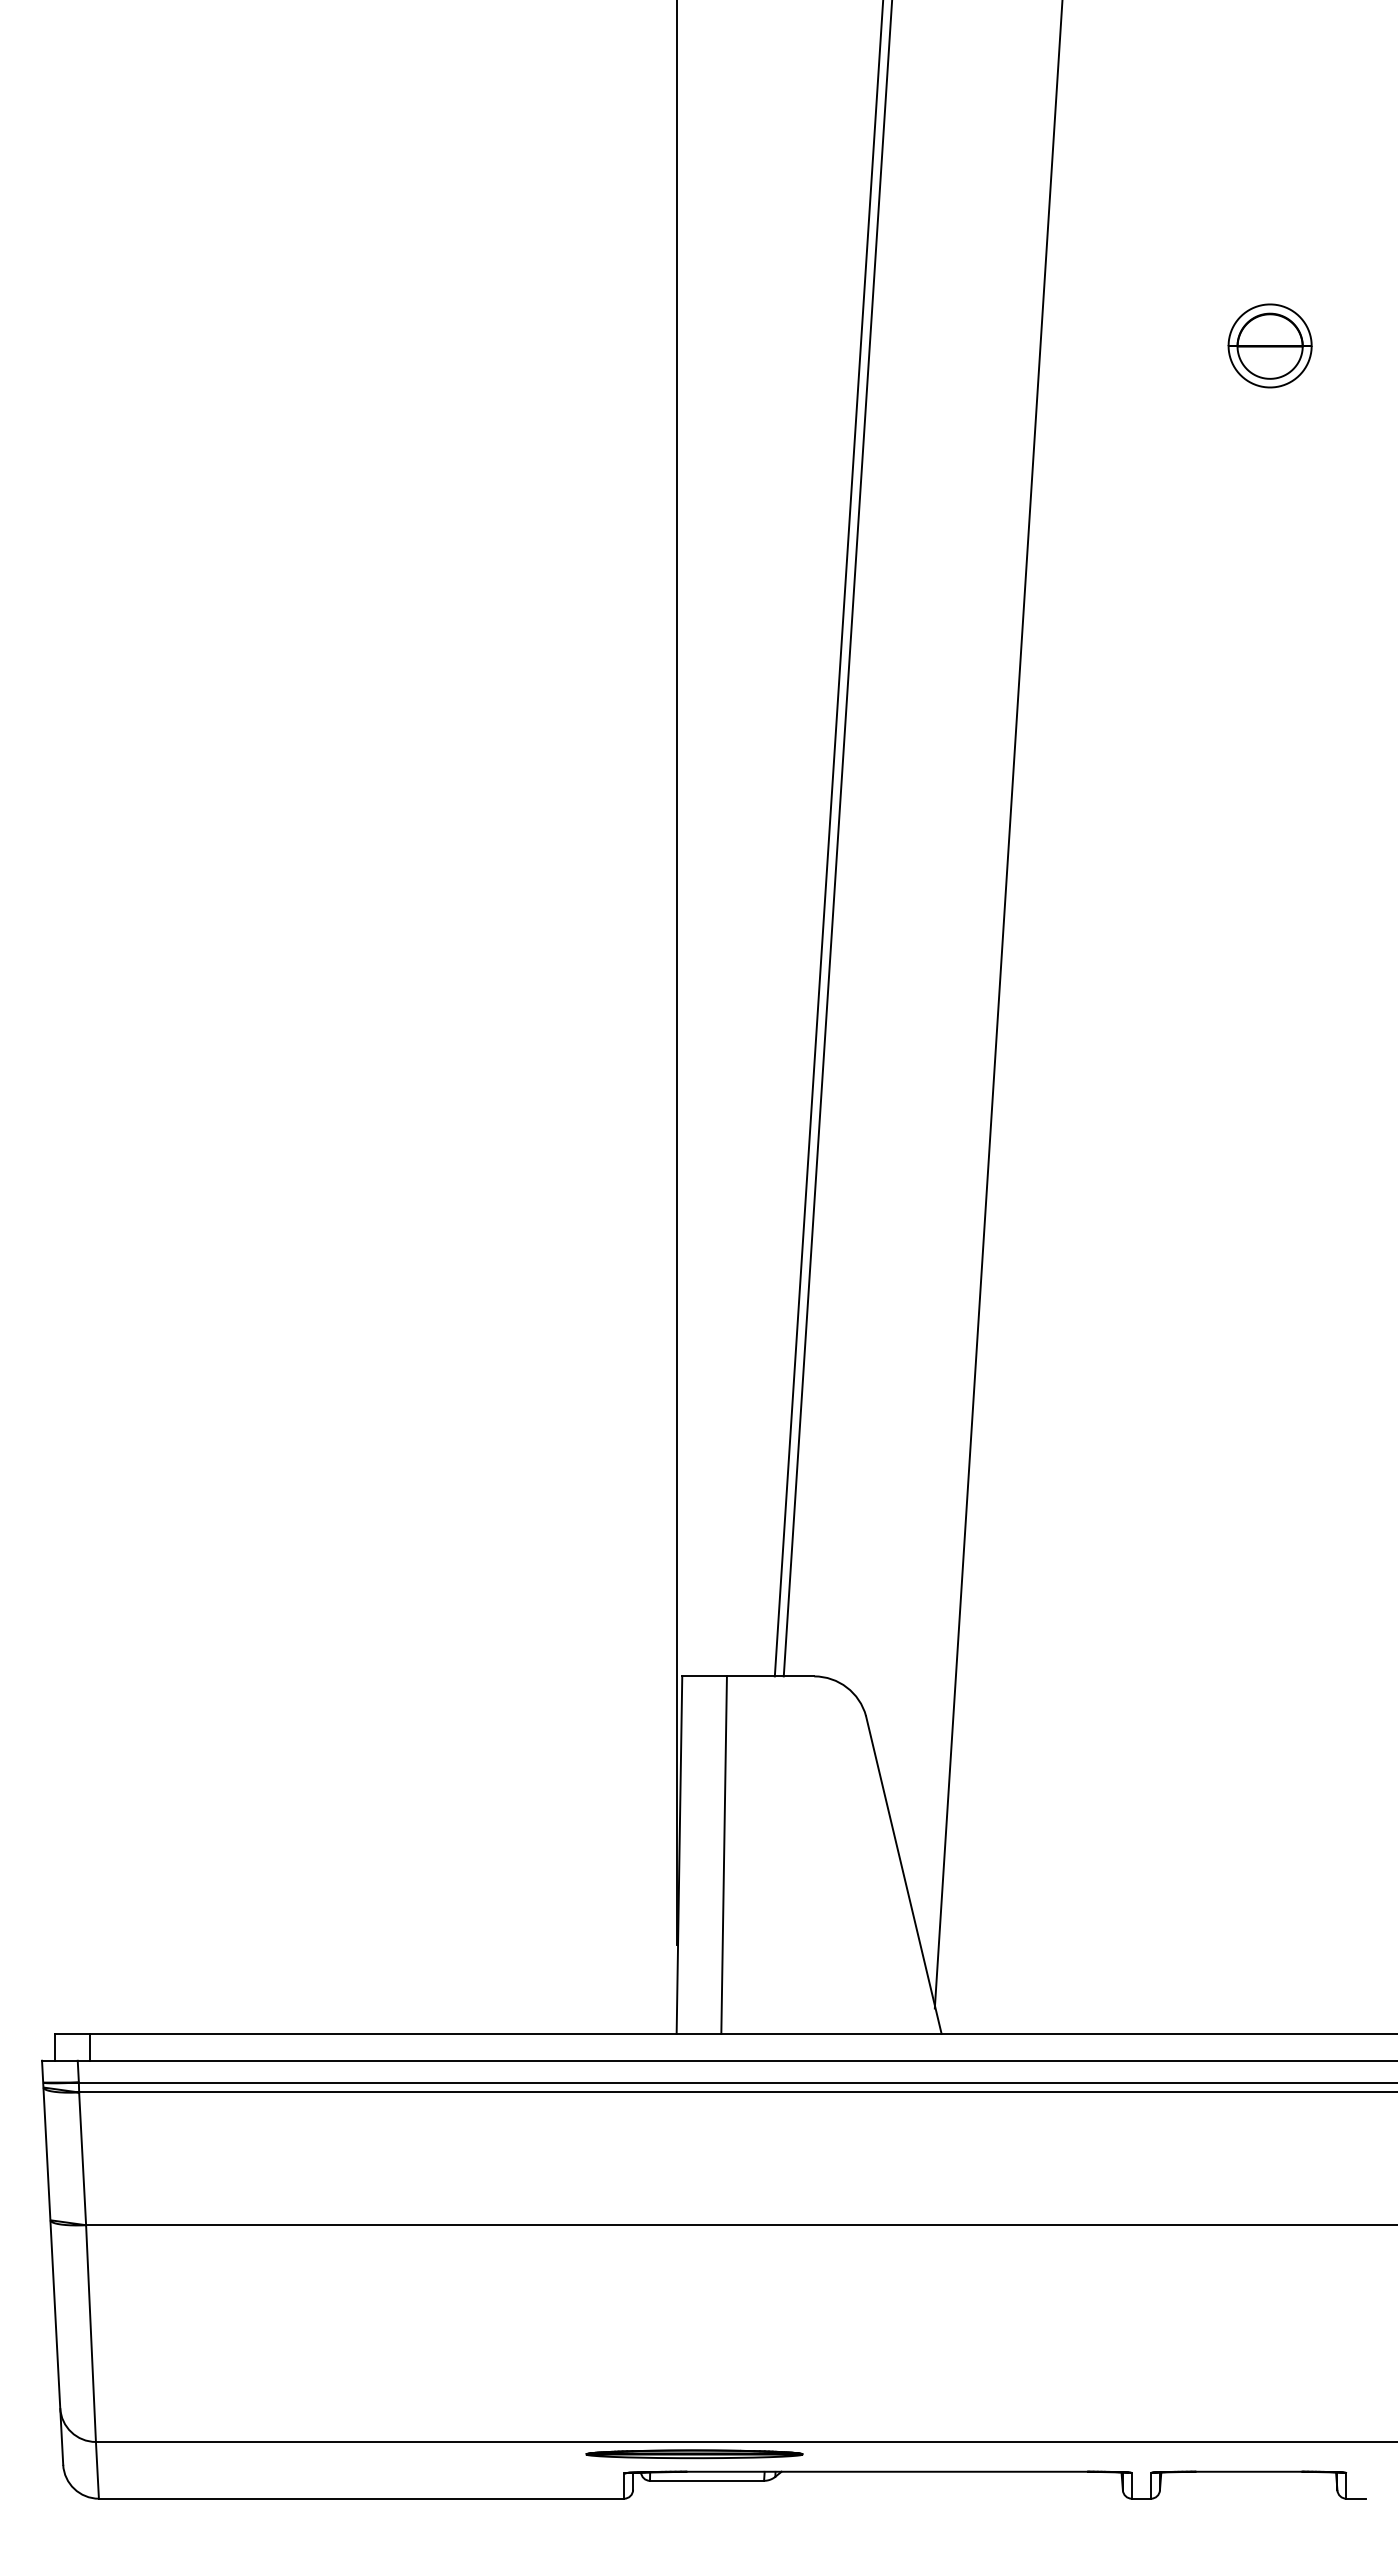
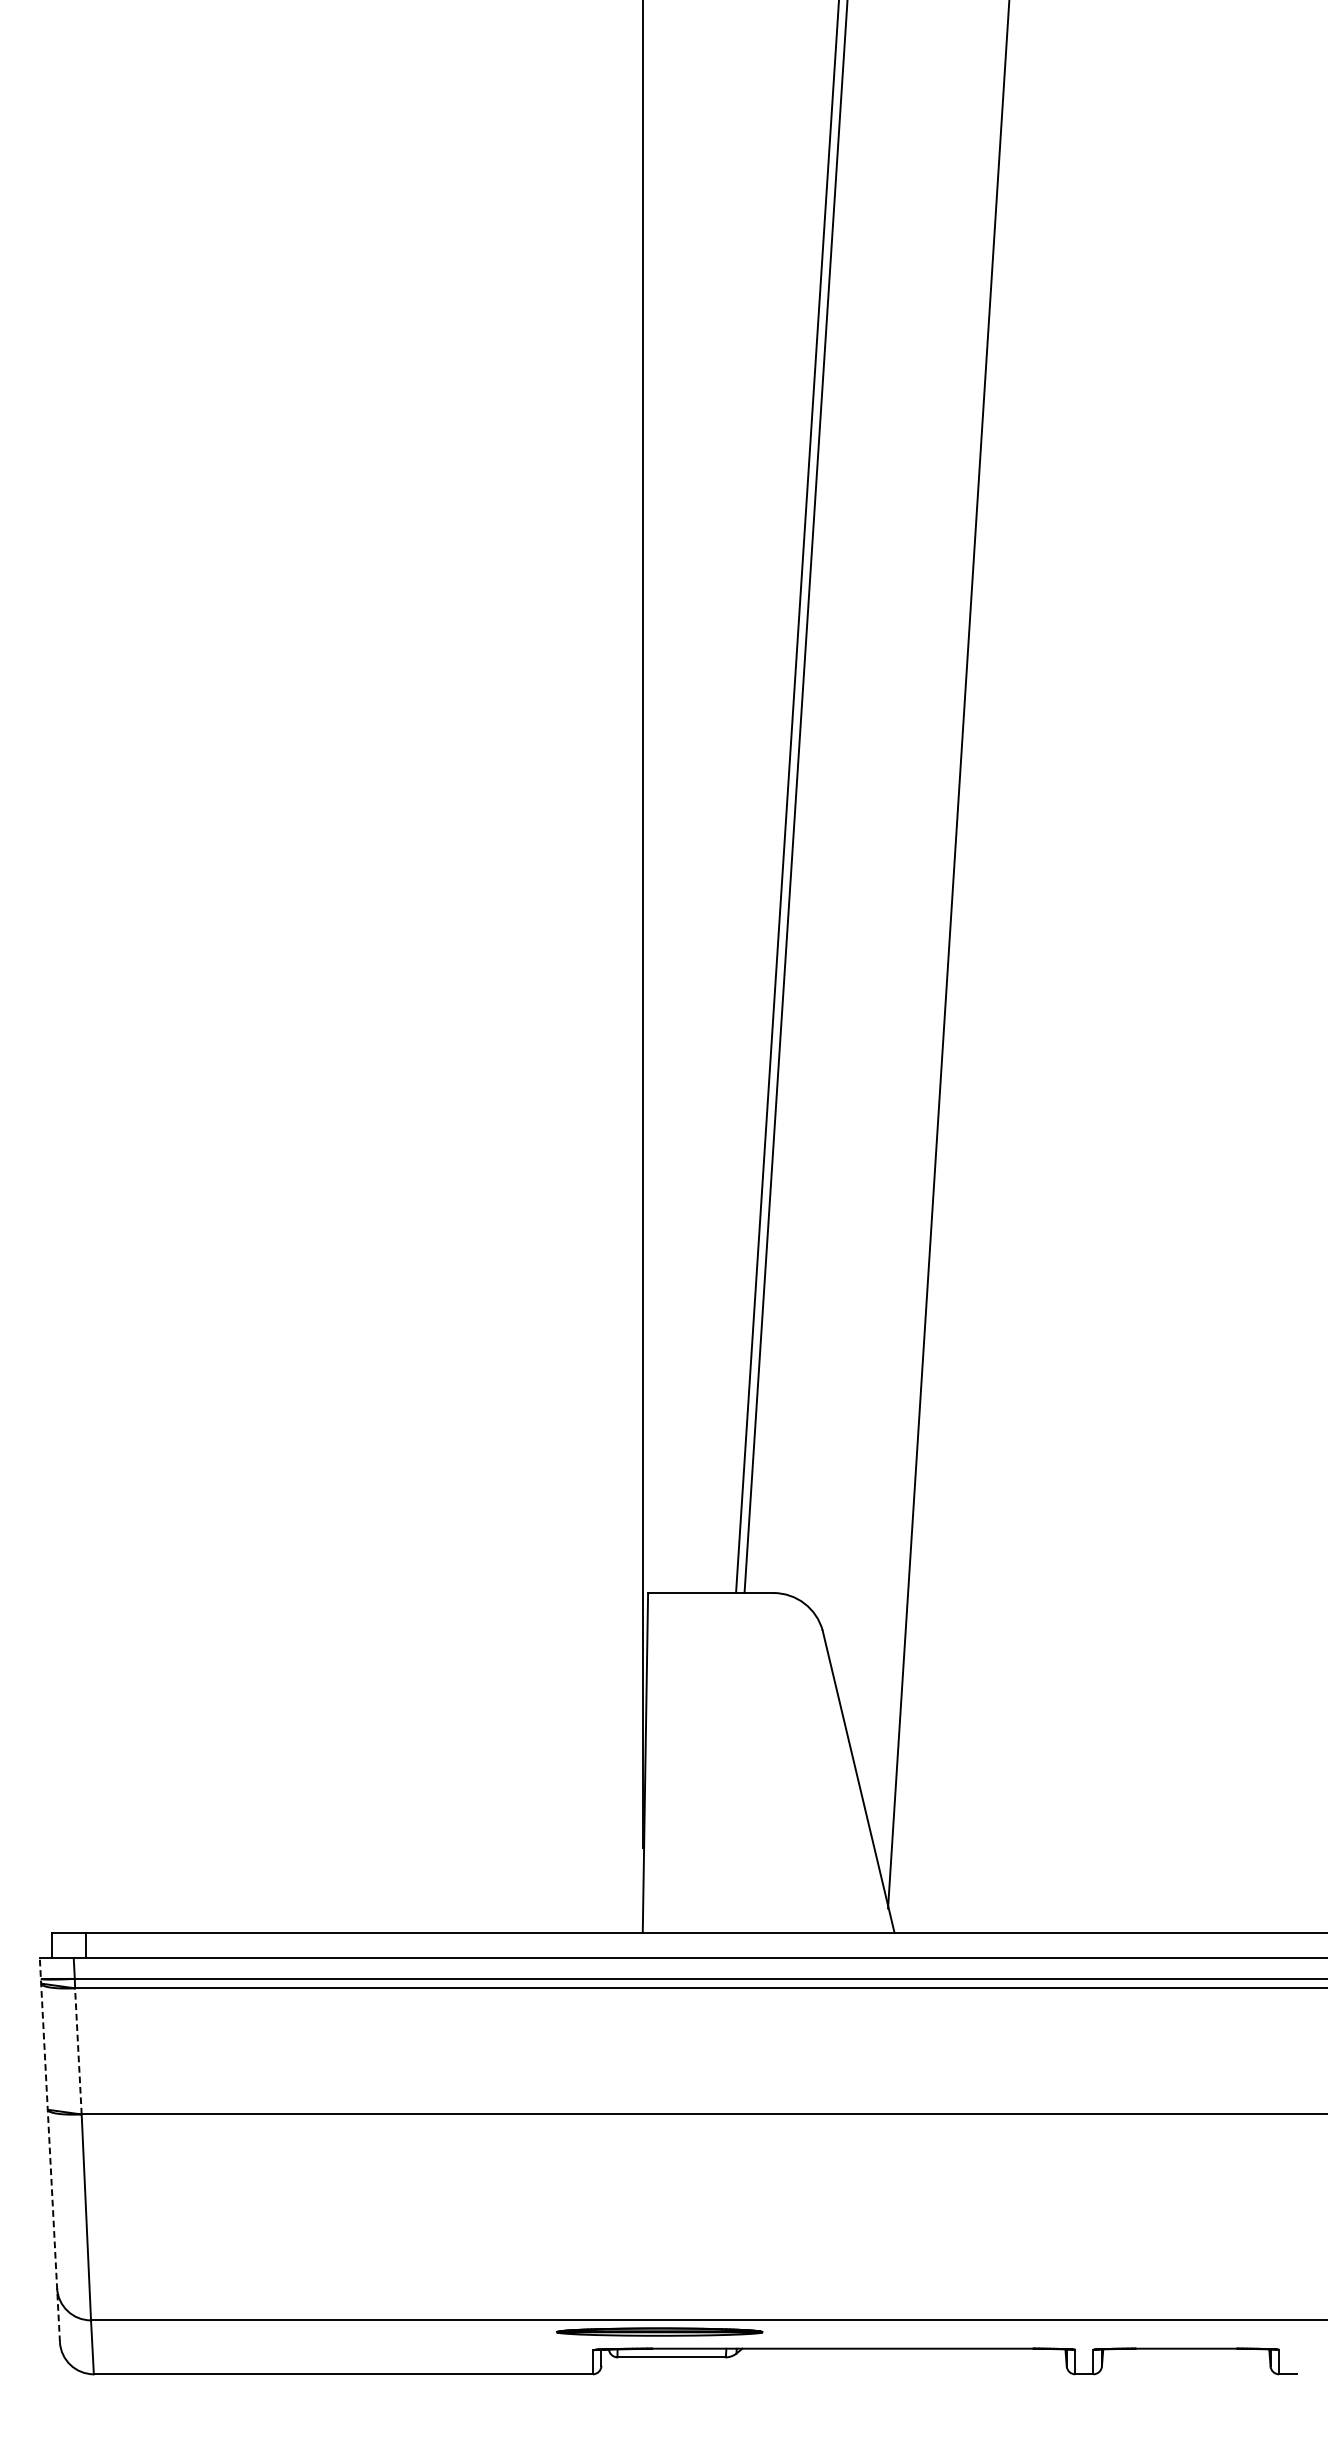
part: (1269, 345) -> (1206, 328), removed
line: (723, 1854) -> (687, 1762), removed
line: (82, 2158) -> (78, 2051), solid -> dashed
line: (52, 2262) -> (49, 2149), solid -> dashed

